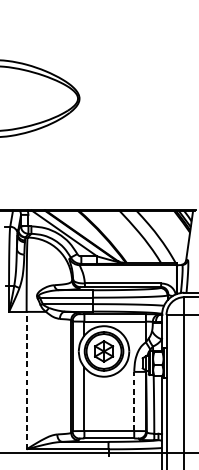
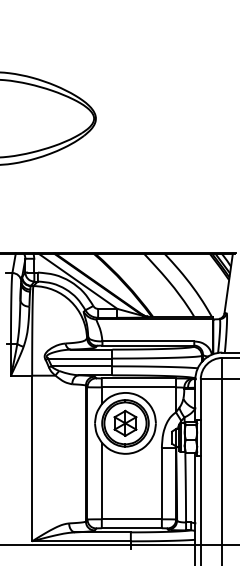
line: (26, 380) -> (32, 458), dashed -> solid
line: (133, 401) -> (161, 483), dashed -> solid

